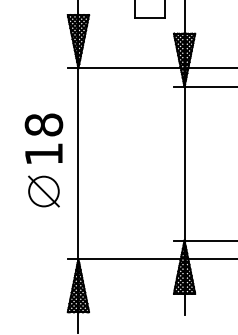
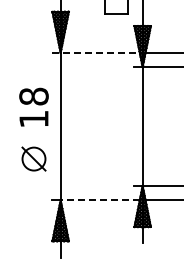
line: (124, 67) -> (96, 52), solid -> dashed
part: (43, 190) -> (33, 158), moved
line: (129, 259) -> (100, 200), solid -> dashed

